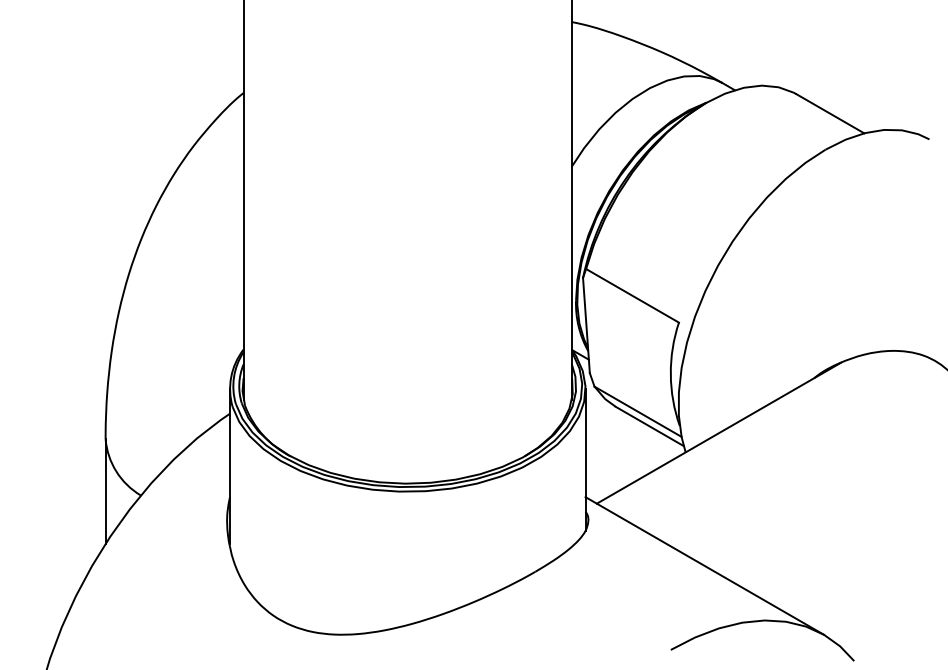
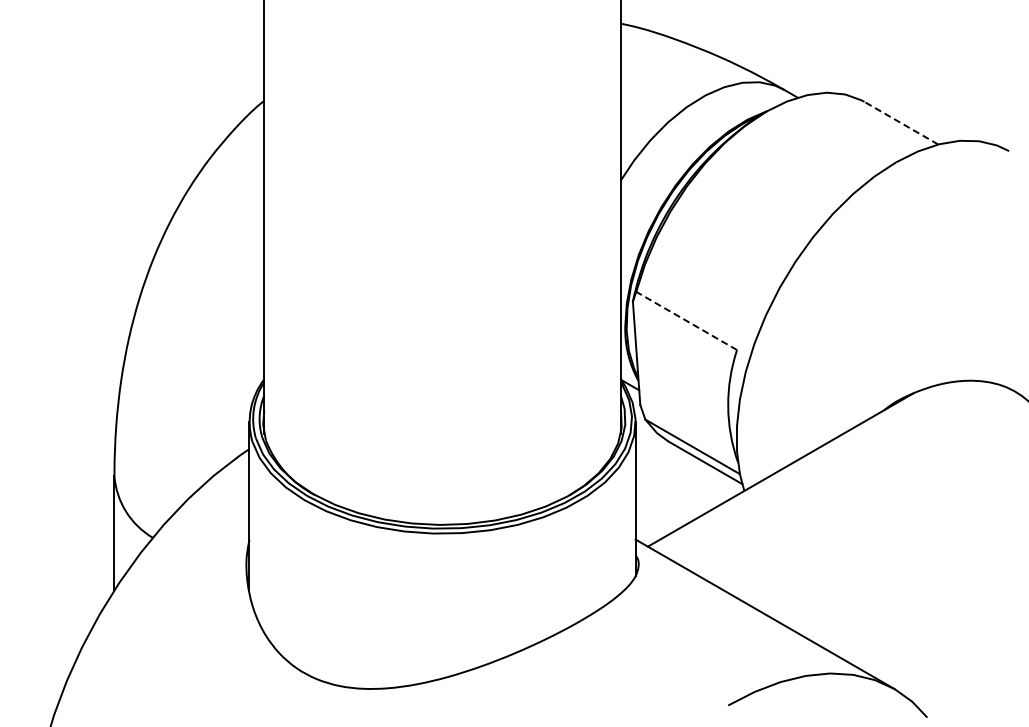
line: (830, 113) -> (901, 123), solid -> dashed
line: (632, 295) -> (686, 320), solid -> dashed

